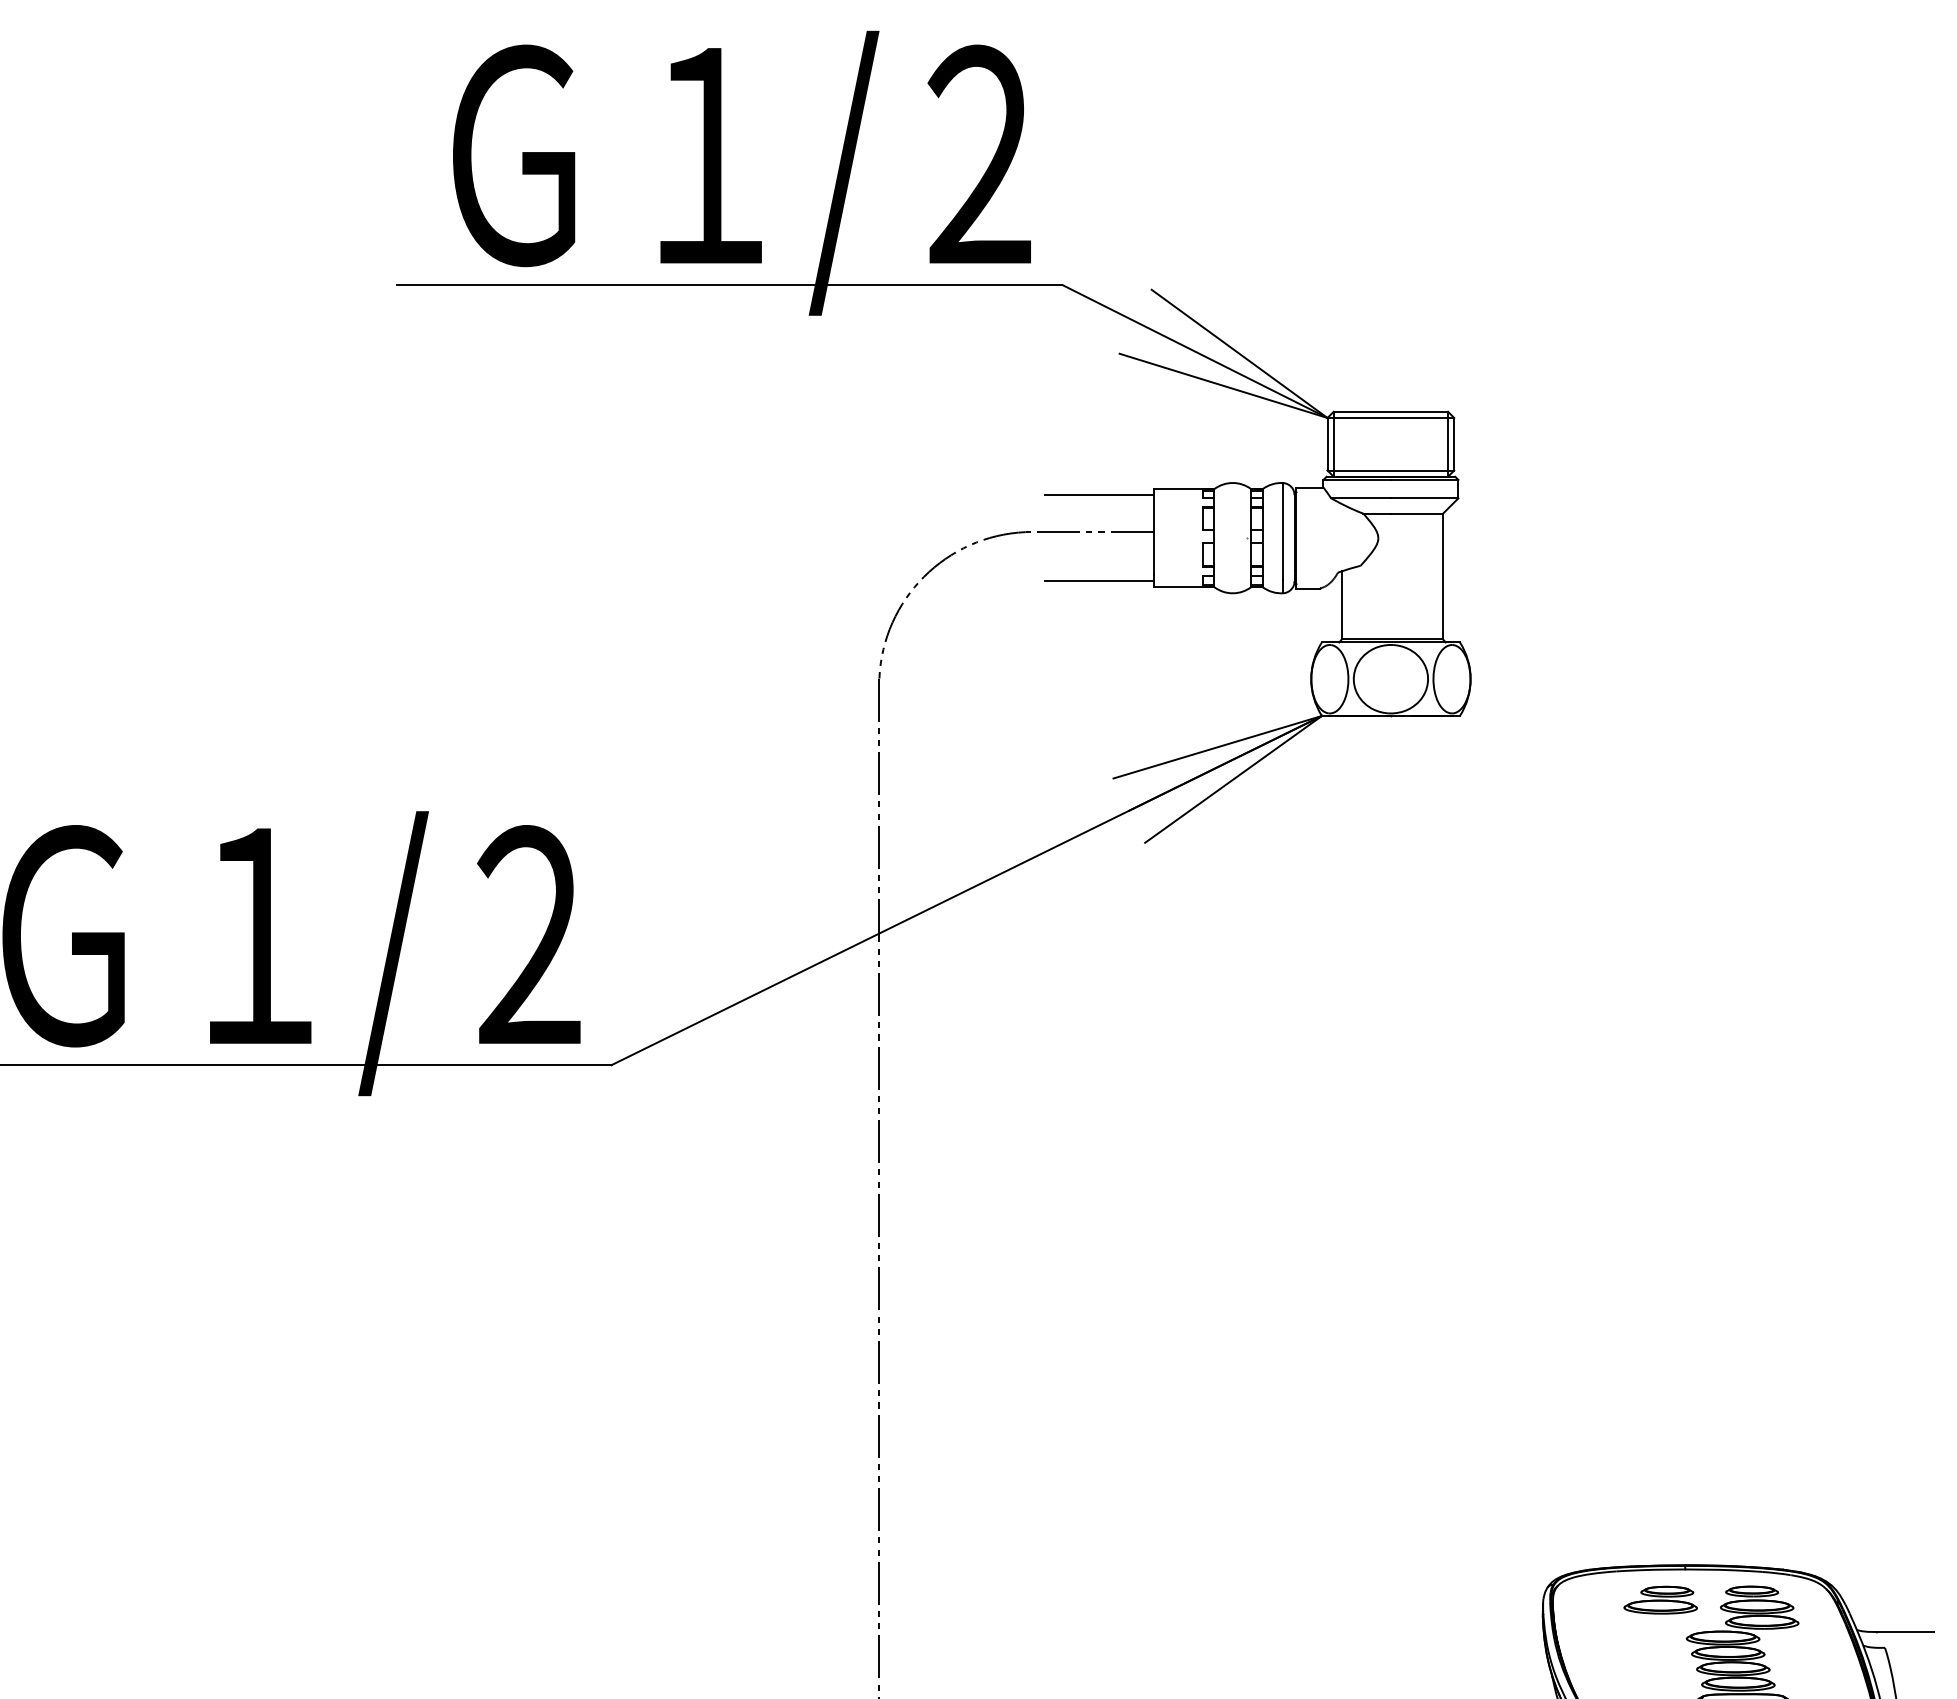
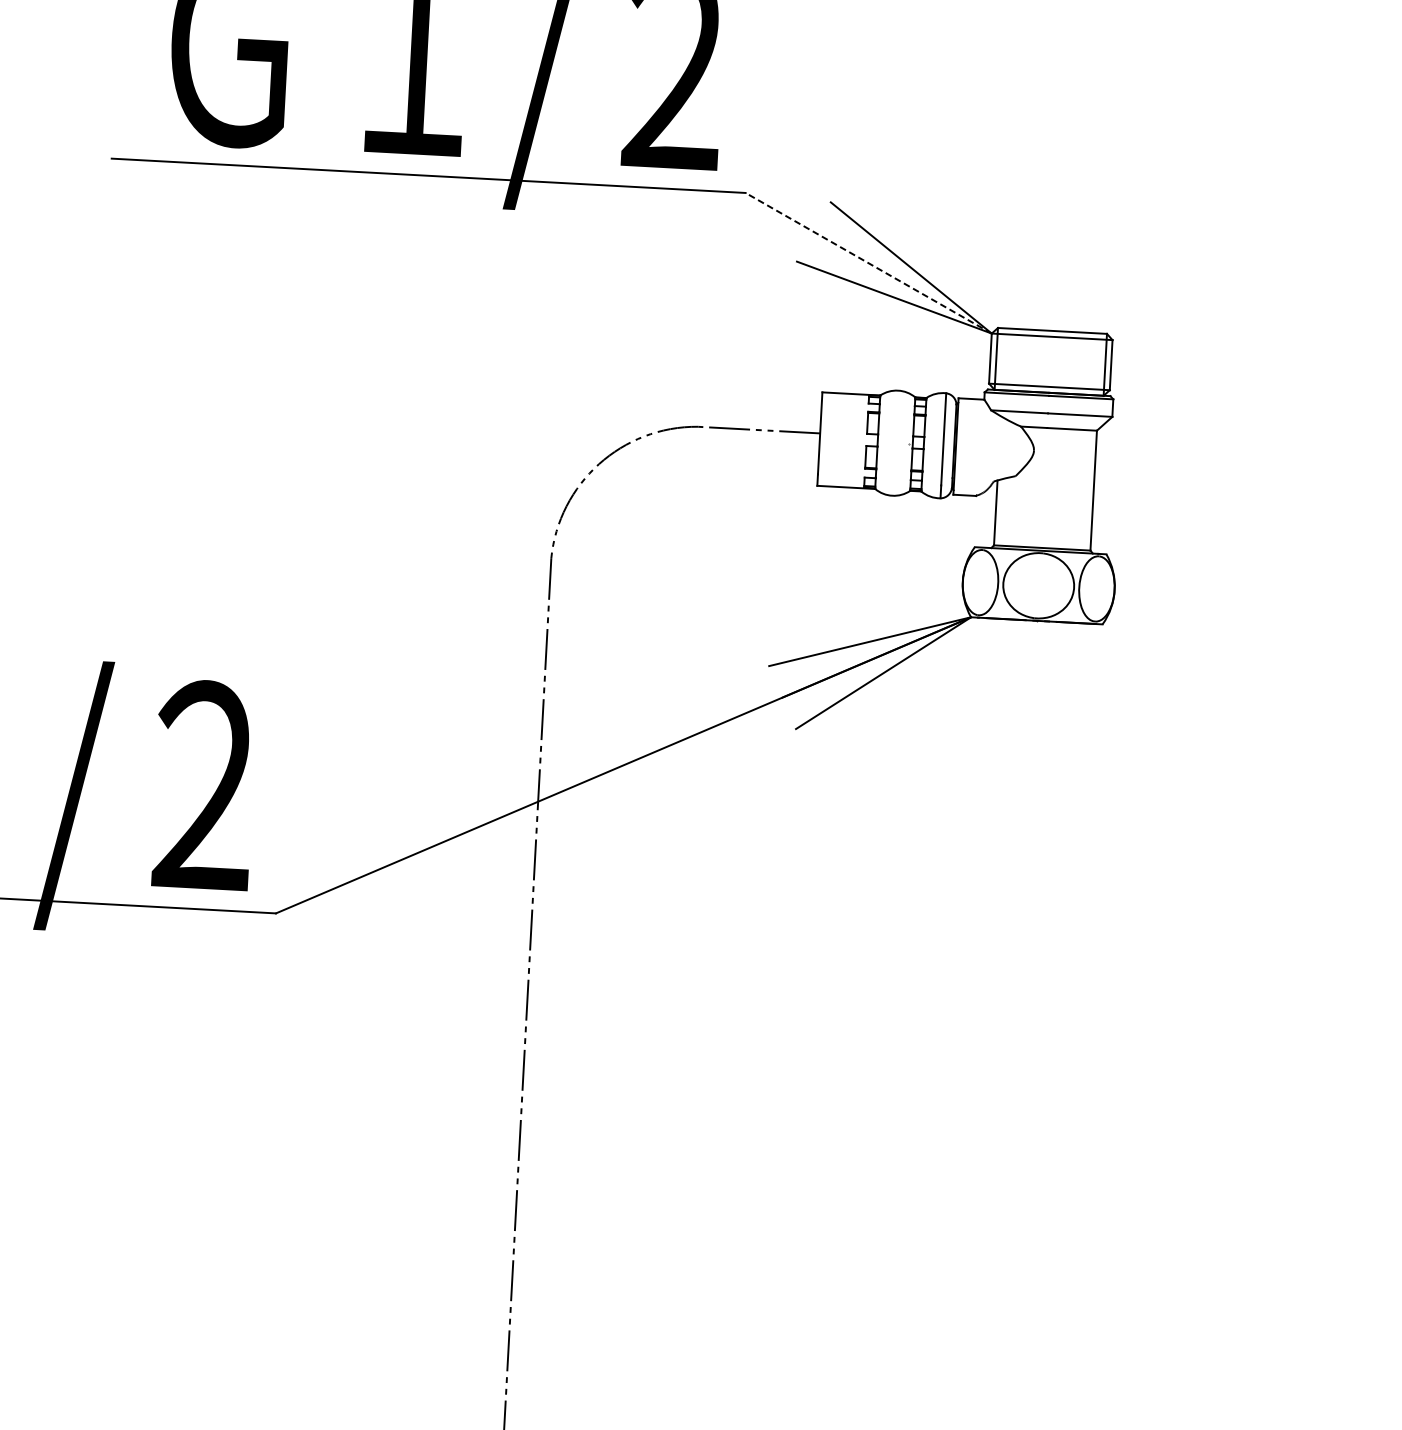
line: (1194, 351) -> (868, 263), solid -> dashed
line: (1098, 495) -> (769, 395), removed
line: (1098, 581) -> (765, 477), removed

